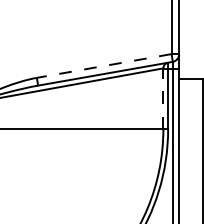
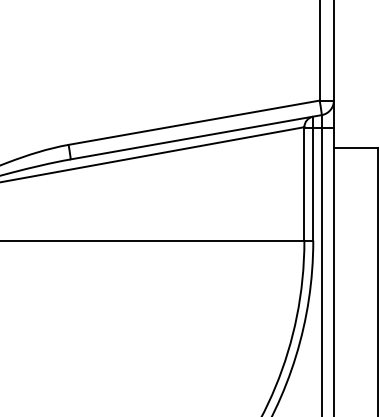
line: (103, 66) -> (192, 123), dashed -> solid
line: (163, 98) -> (304, 183), dashed -> solid

